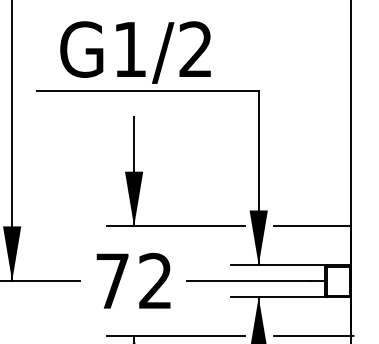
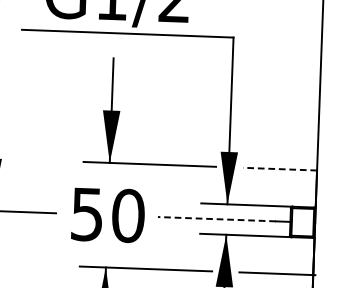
line: (312, 226) -> (280, 169), solid -> dashed
text: (134, 280) -> (108, 214), 72 -> 50
line: (248, 281) -> (217, 219), solid -> dashed

